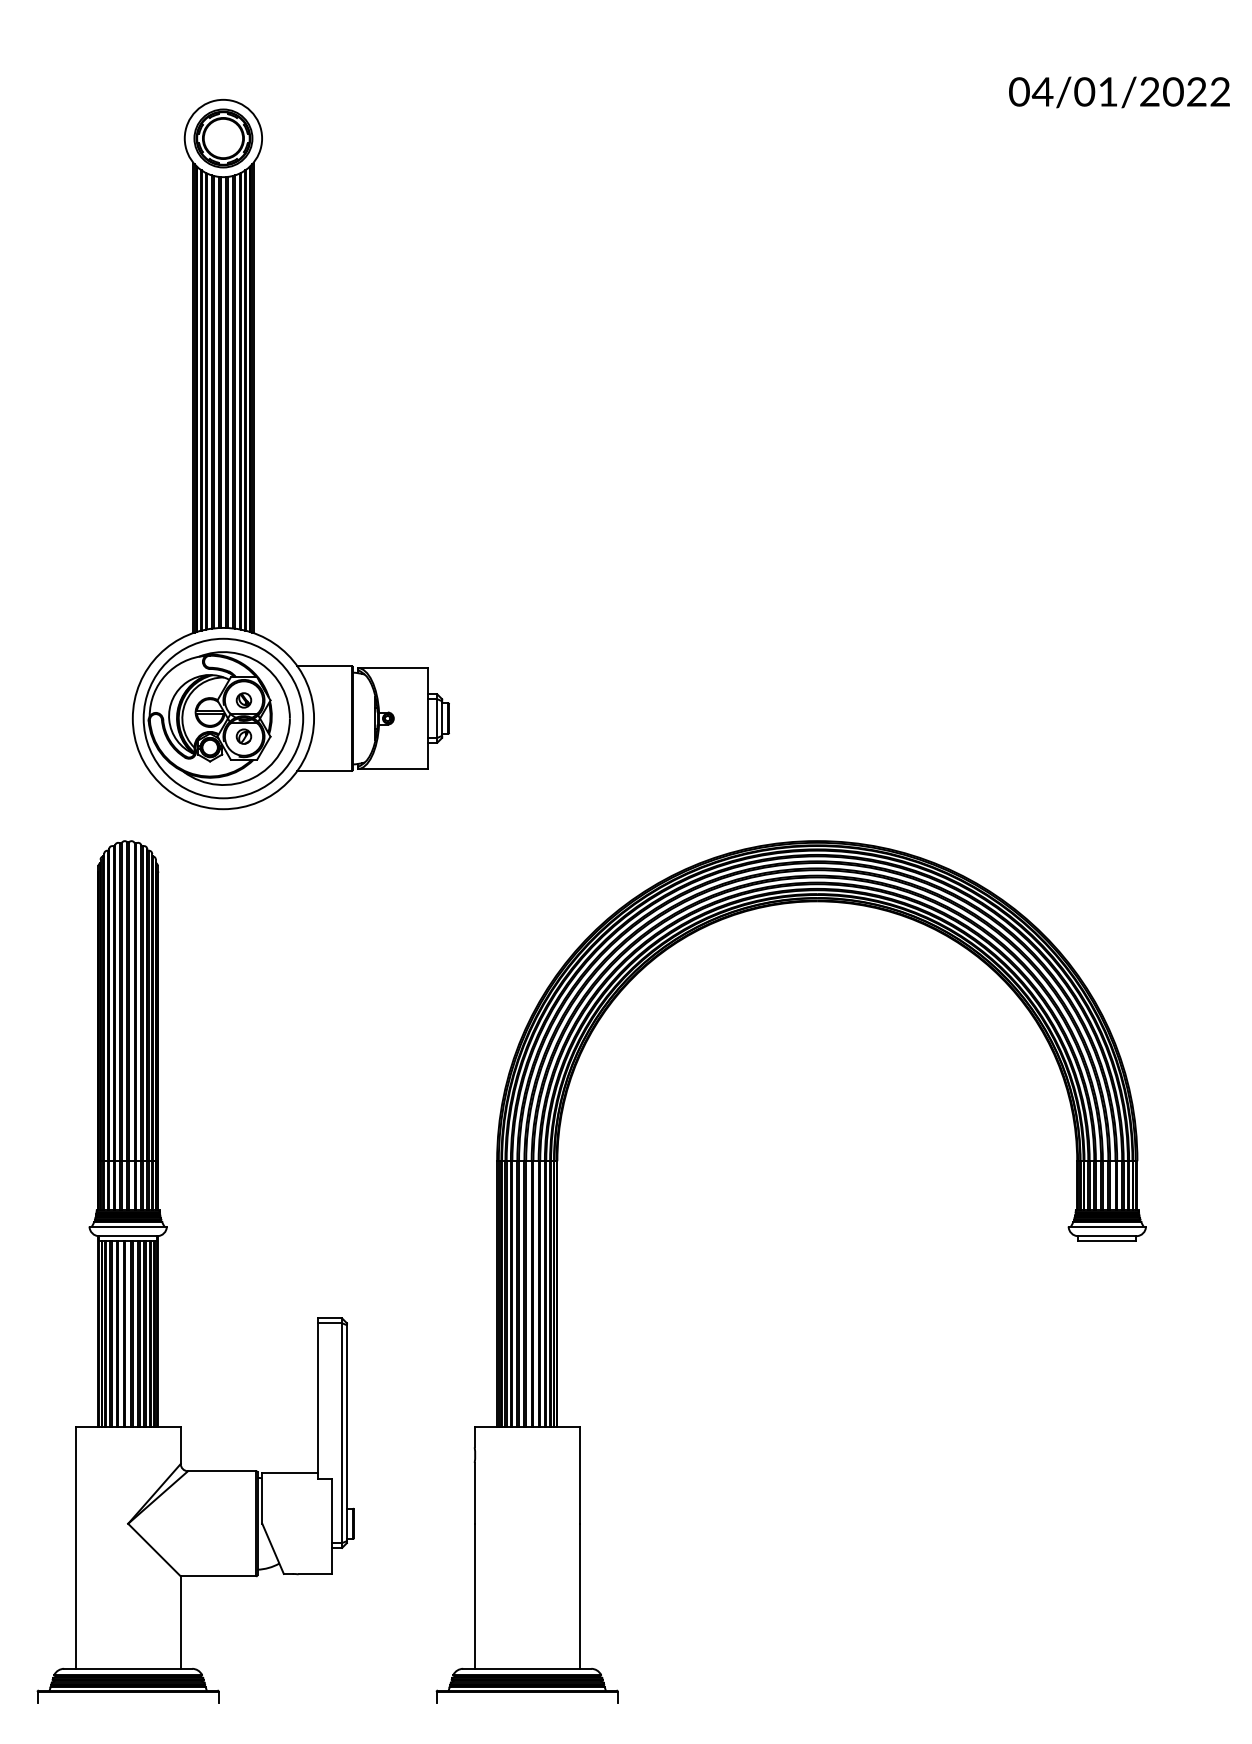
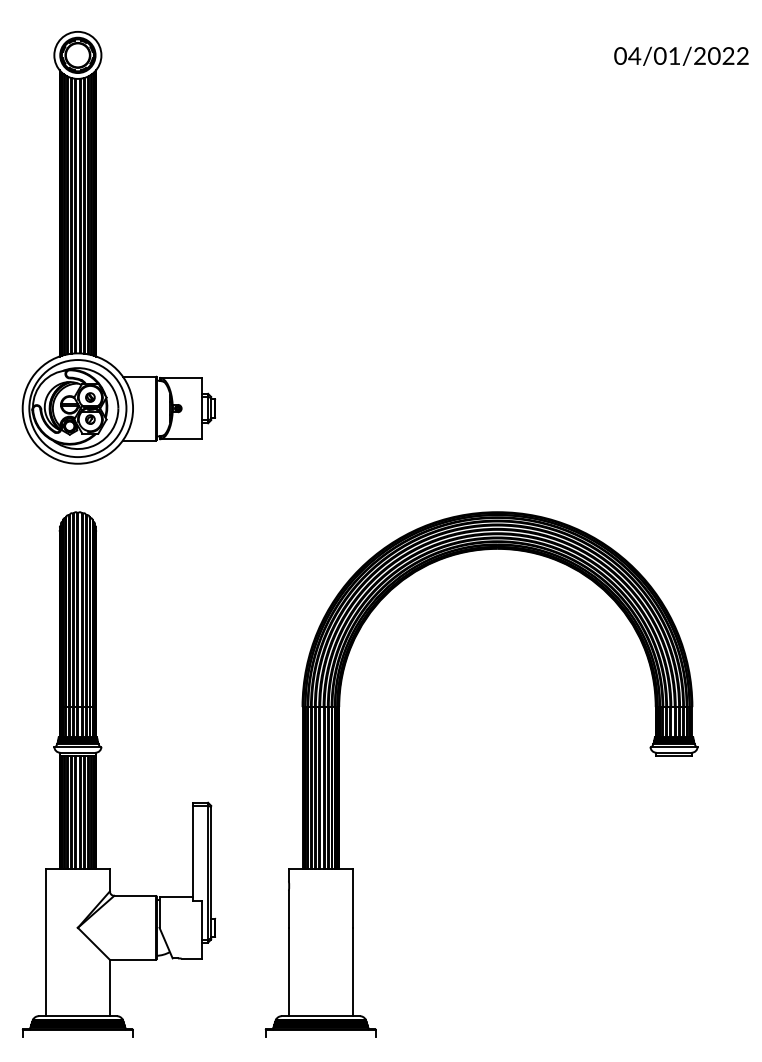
part: (253, 454) -> (96, 247), moved

